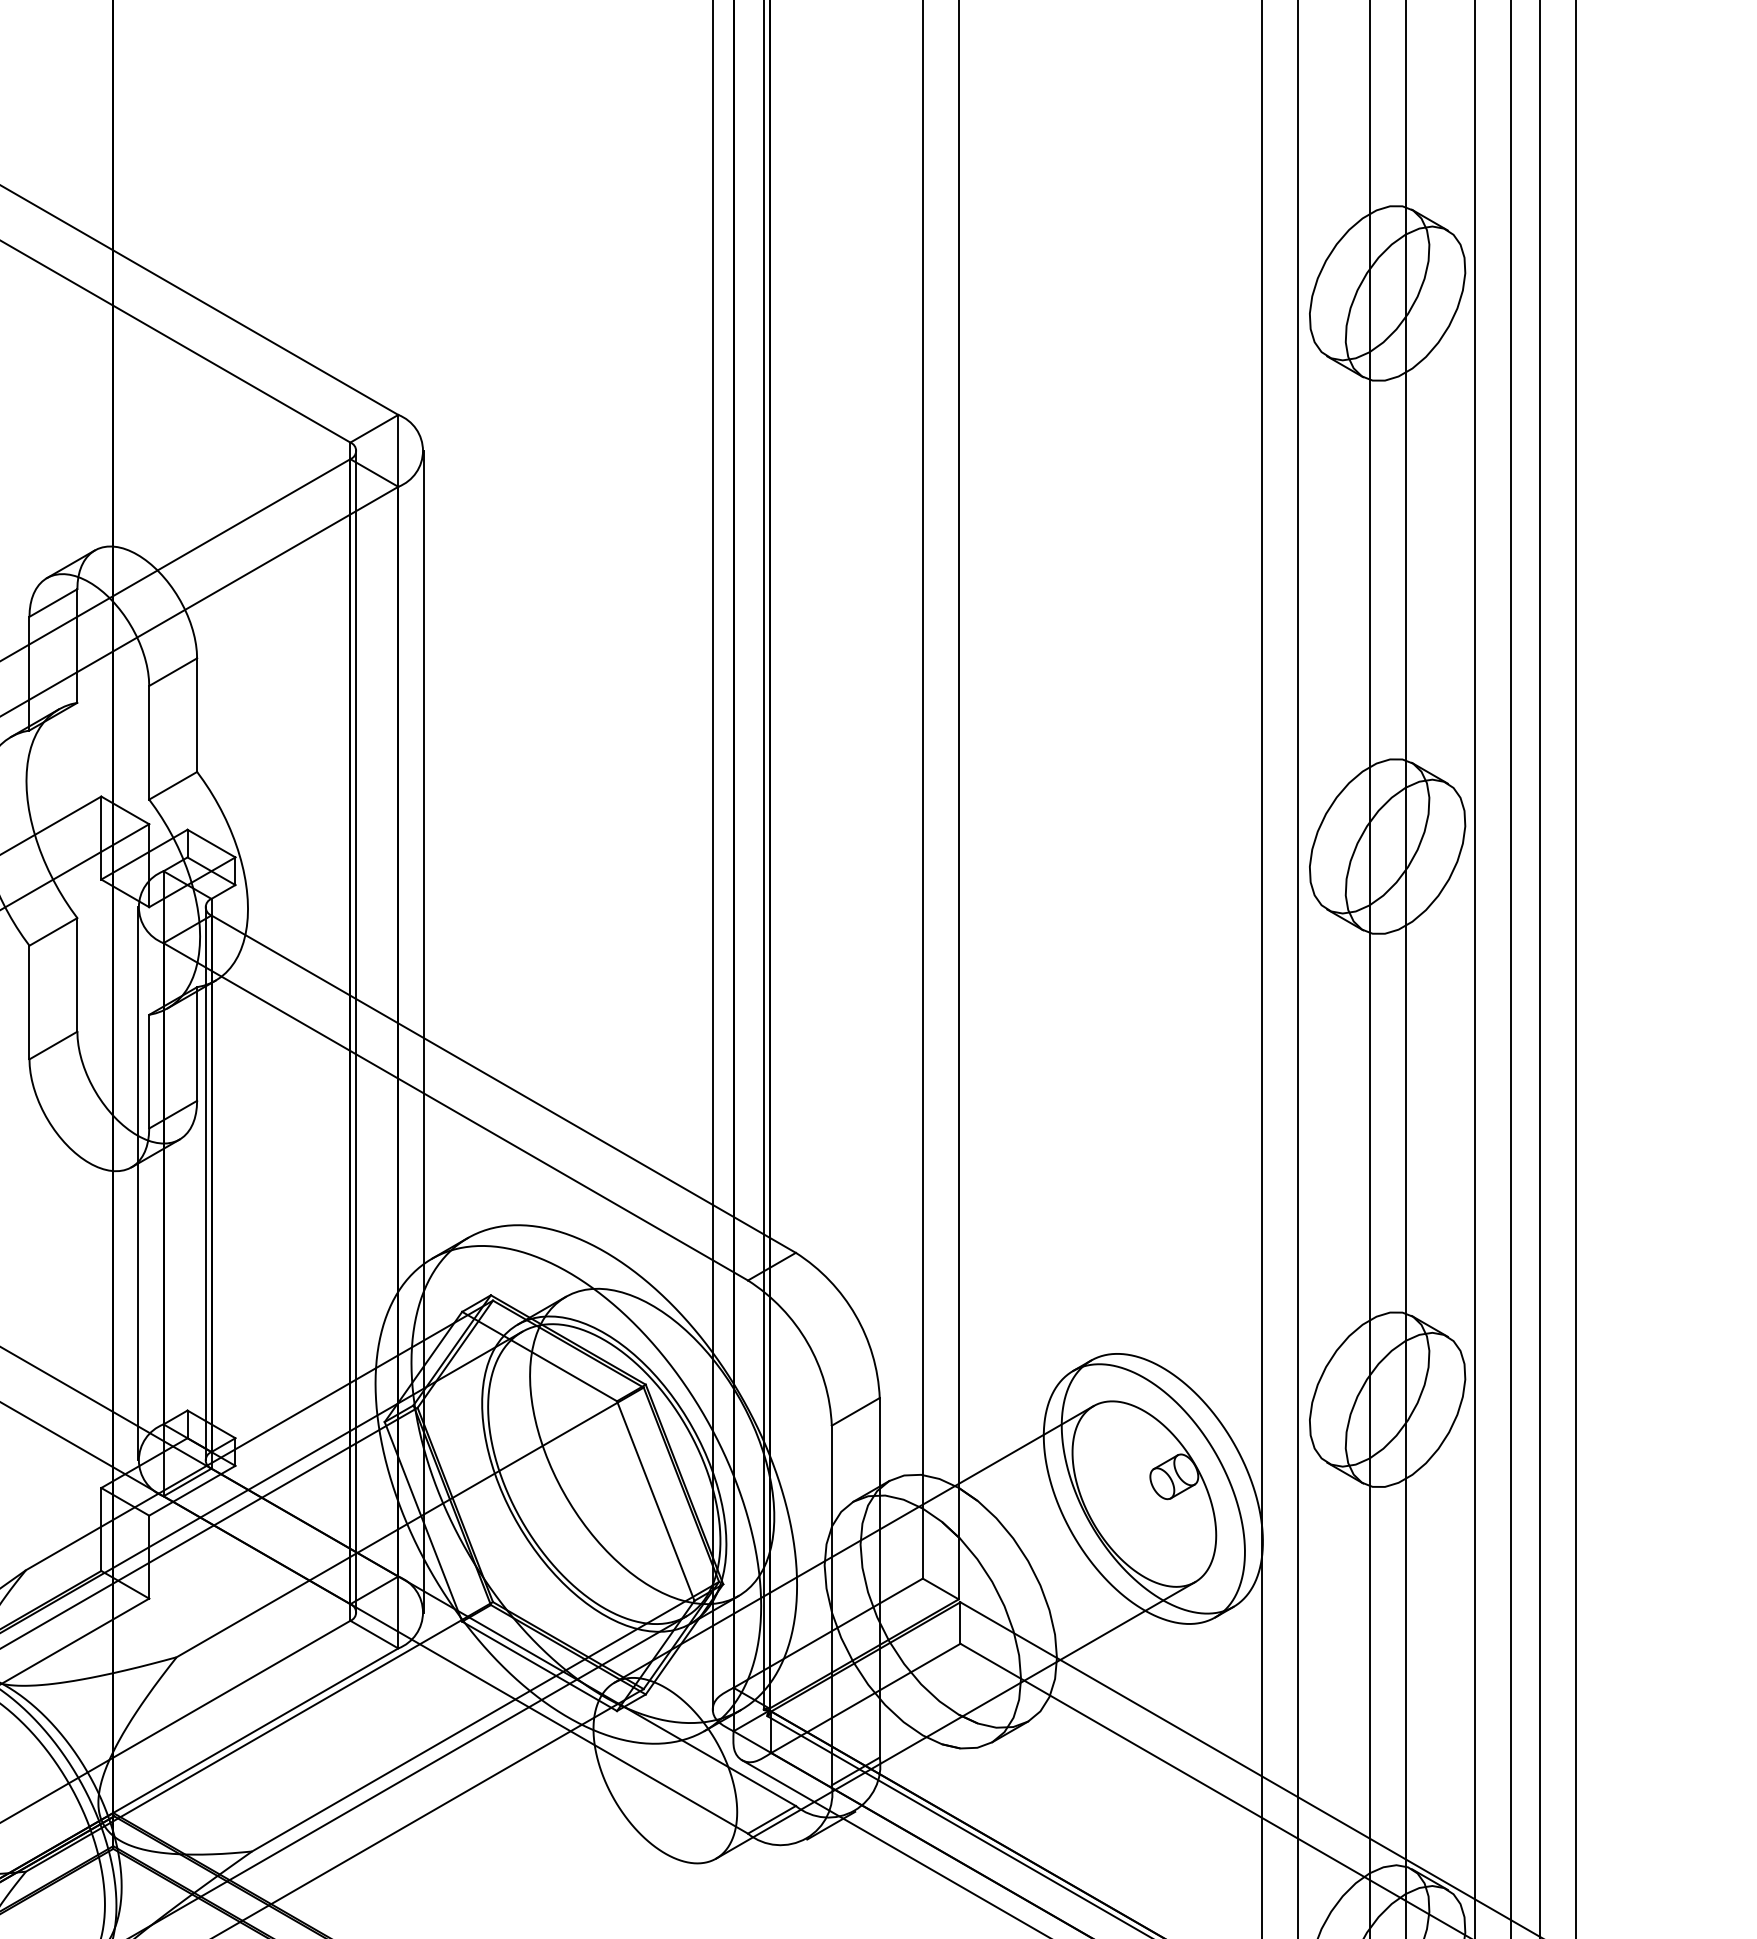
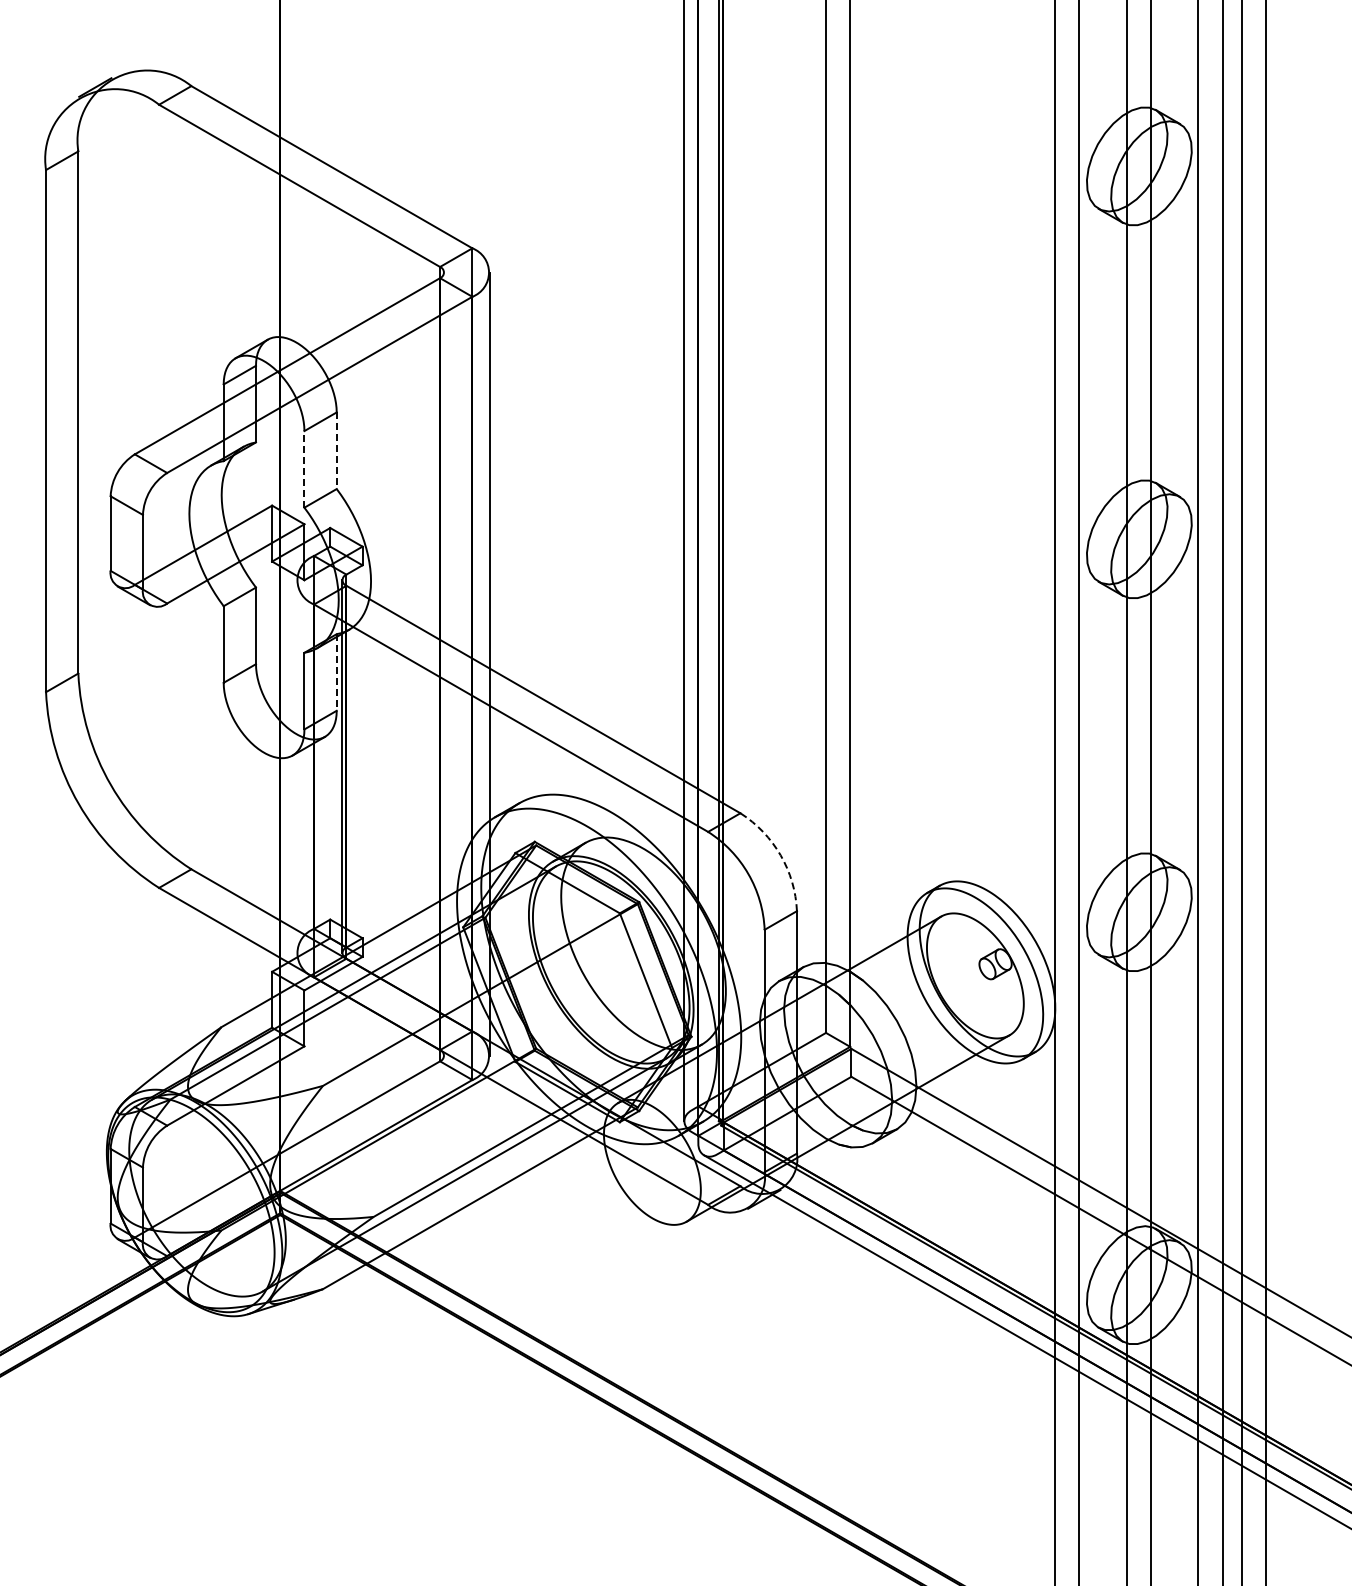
line: (196, 716) -> (336, 451), solid -> dashed
line: (149, 741) -> (304, 468), solid -> dashed
line: (356, 1030) -> (444, 663), removed
line: (196, 1044) -> (336, 672), solid -> dashed
line: (137, 1183) -> (296, 766), removed
arc: (855, 1315) -> (780, 855), solid -> dashed

